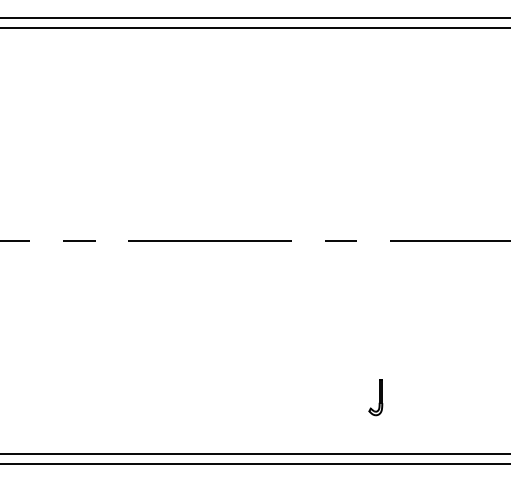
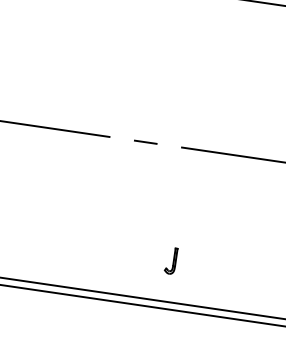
part: (375, 397) -> (170, 260), moved

